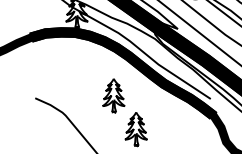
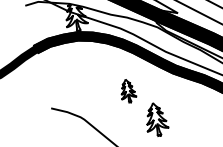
part: (113, 95) -> (127, 90), size x0.7

